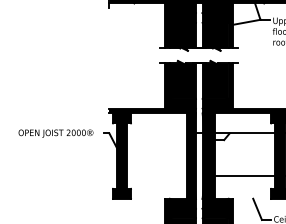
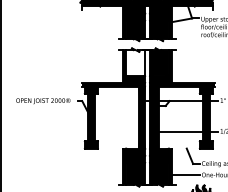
fill: (182, 79) -> (135, 61), removed

